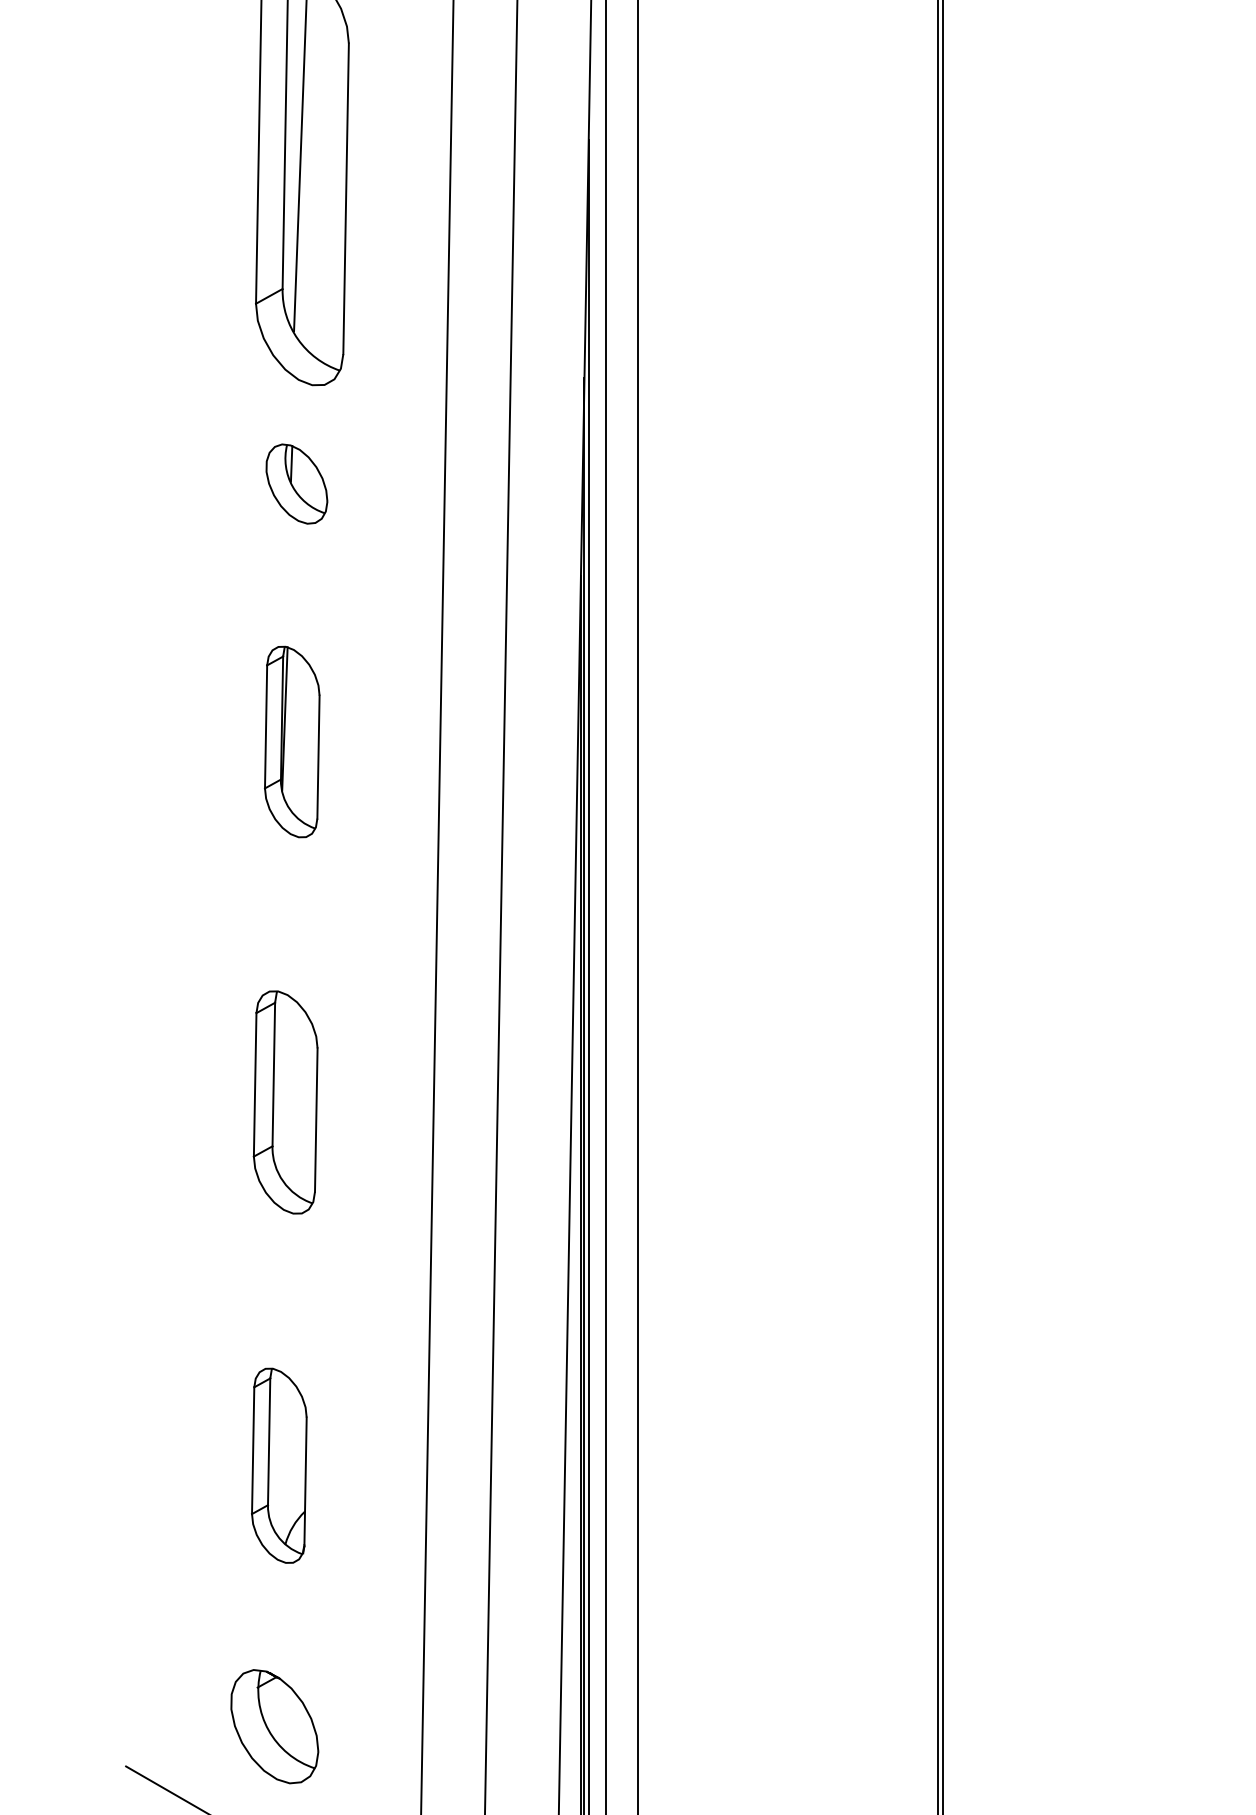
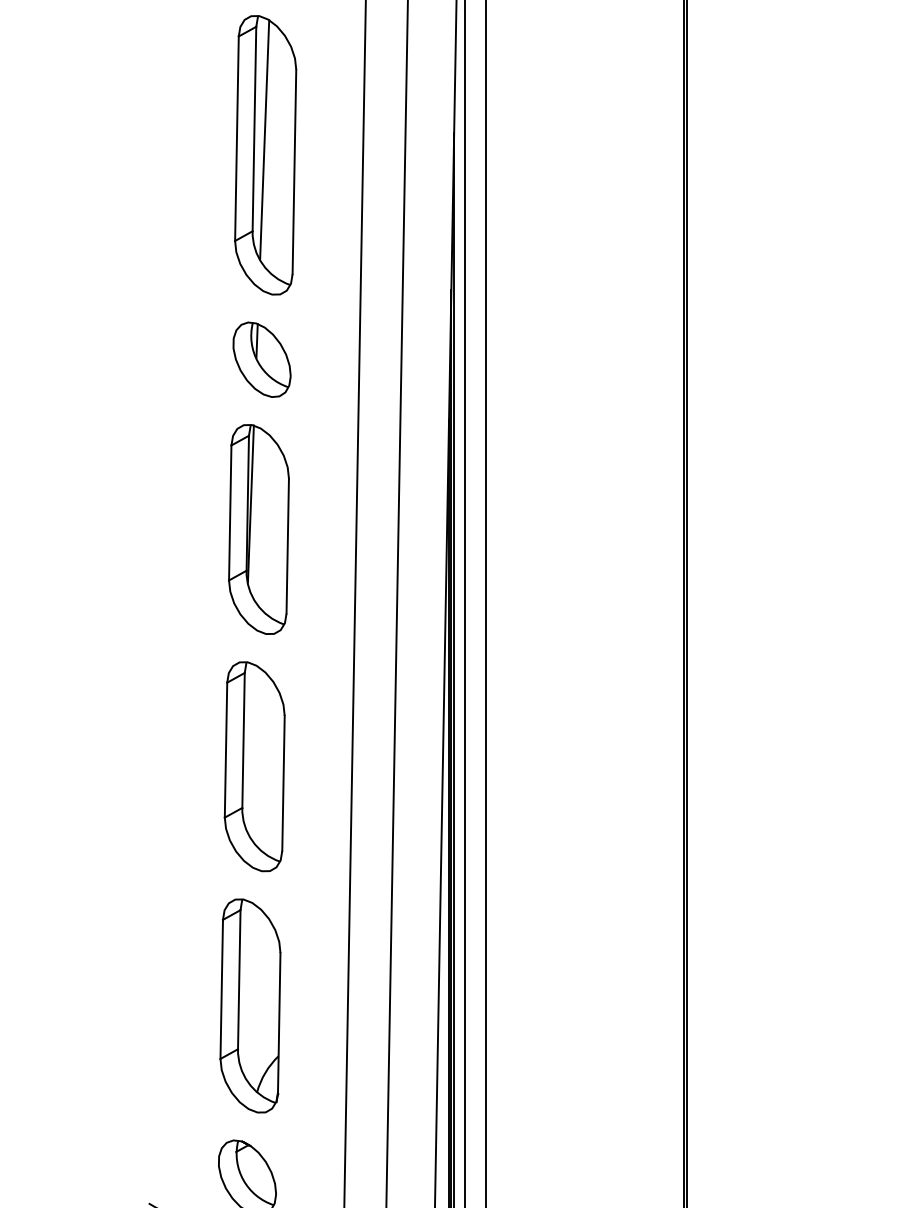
part: (296, 483) -> (261, 359), size x1.43
part: (291, 742) -> (258, 529), size x1.67
part: (285, 1102) -> (254, 766), size x1.43
part: (279, 1465) -> (250, 1005), size x1.67

